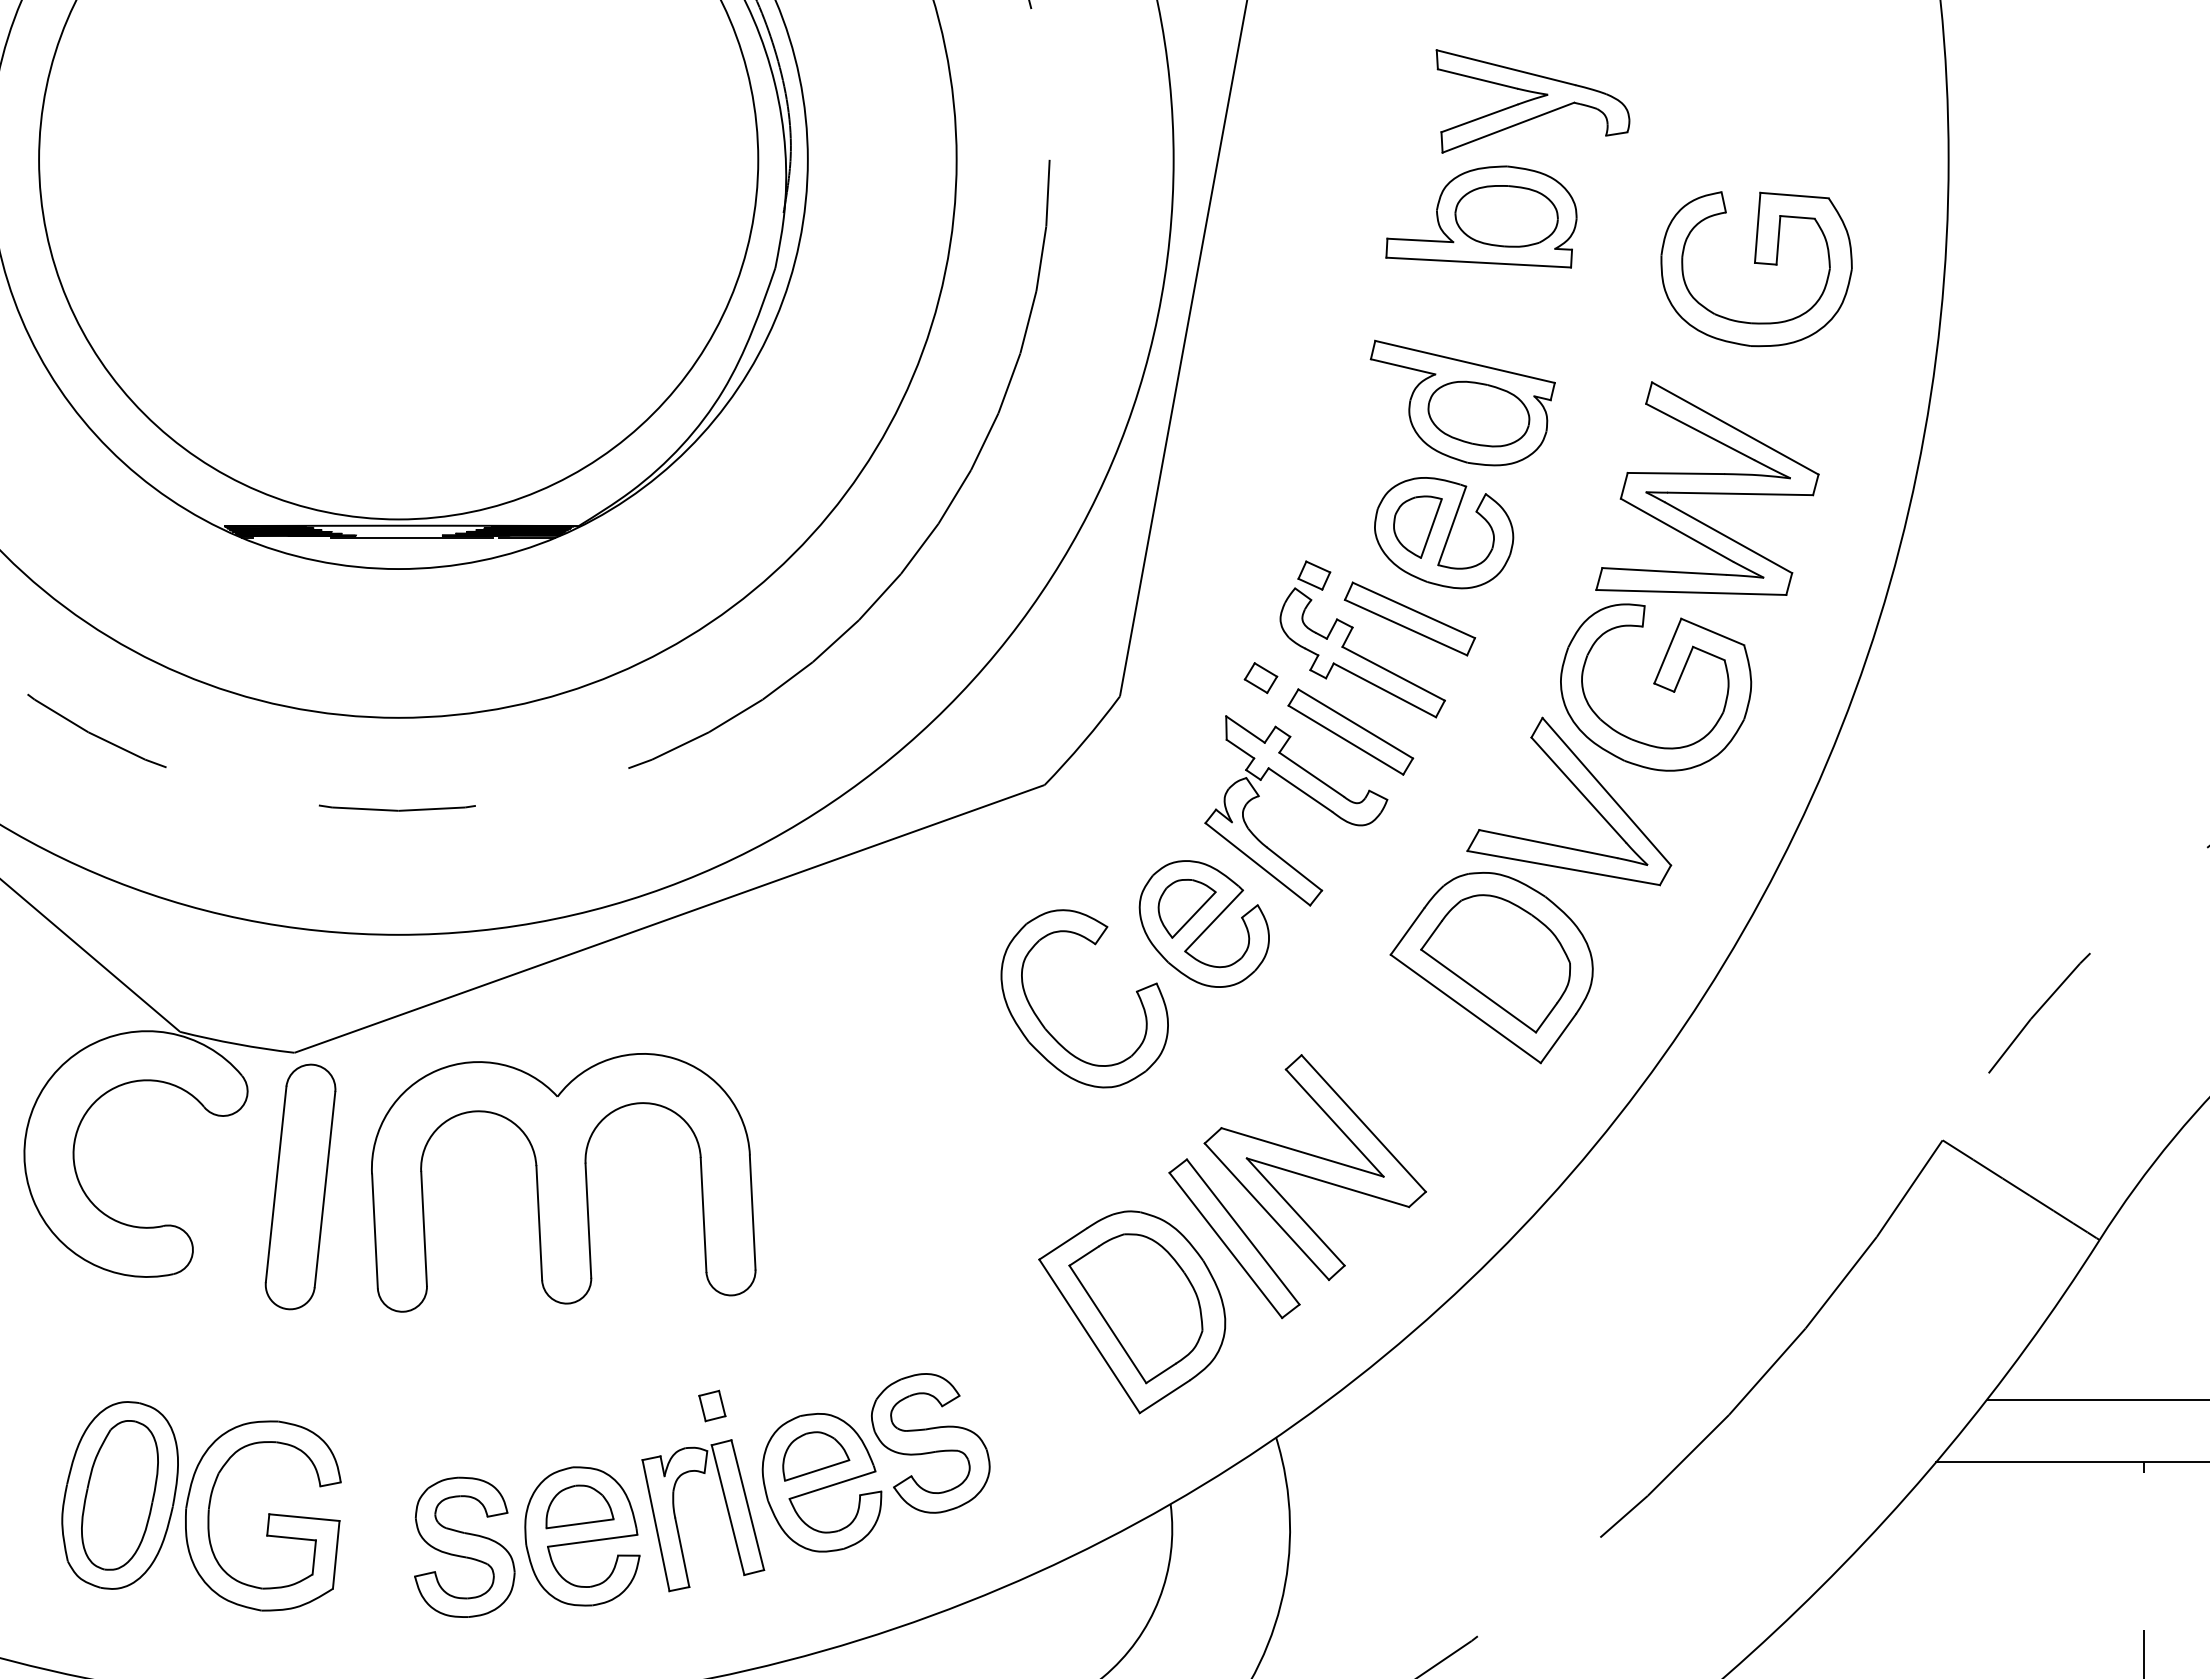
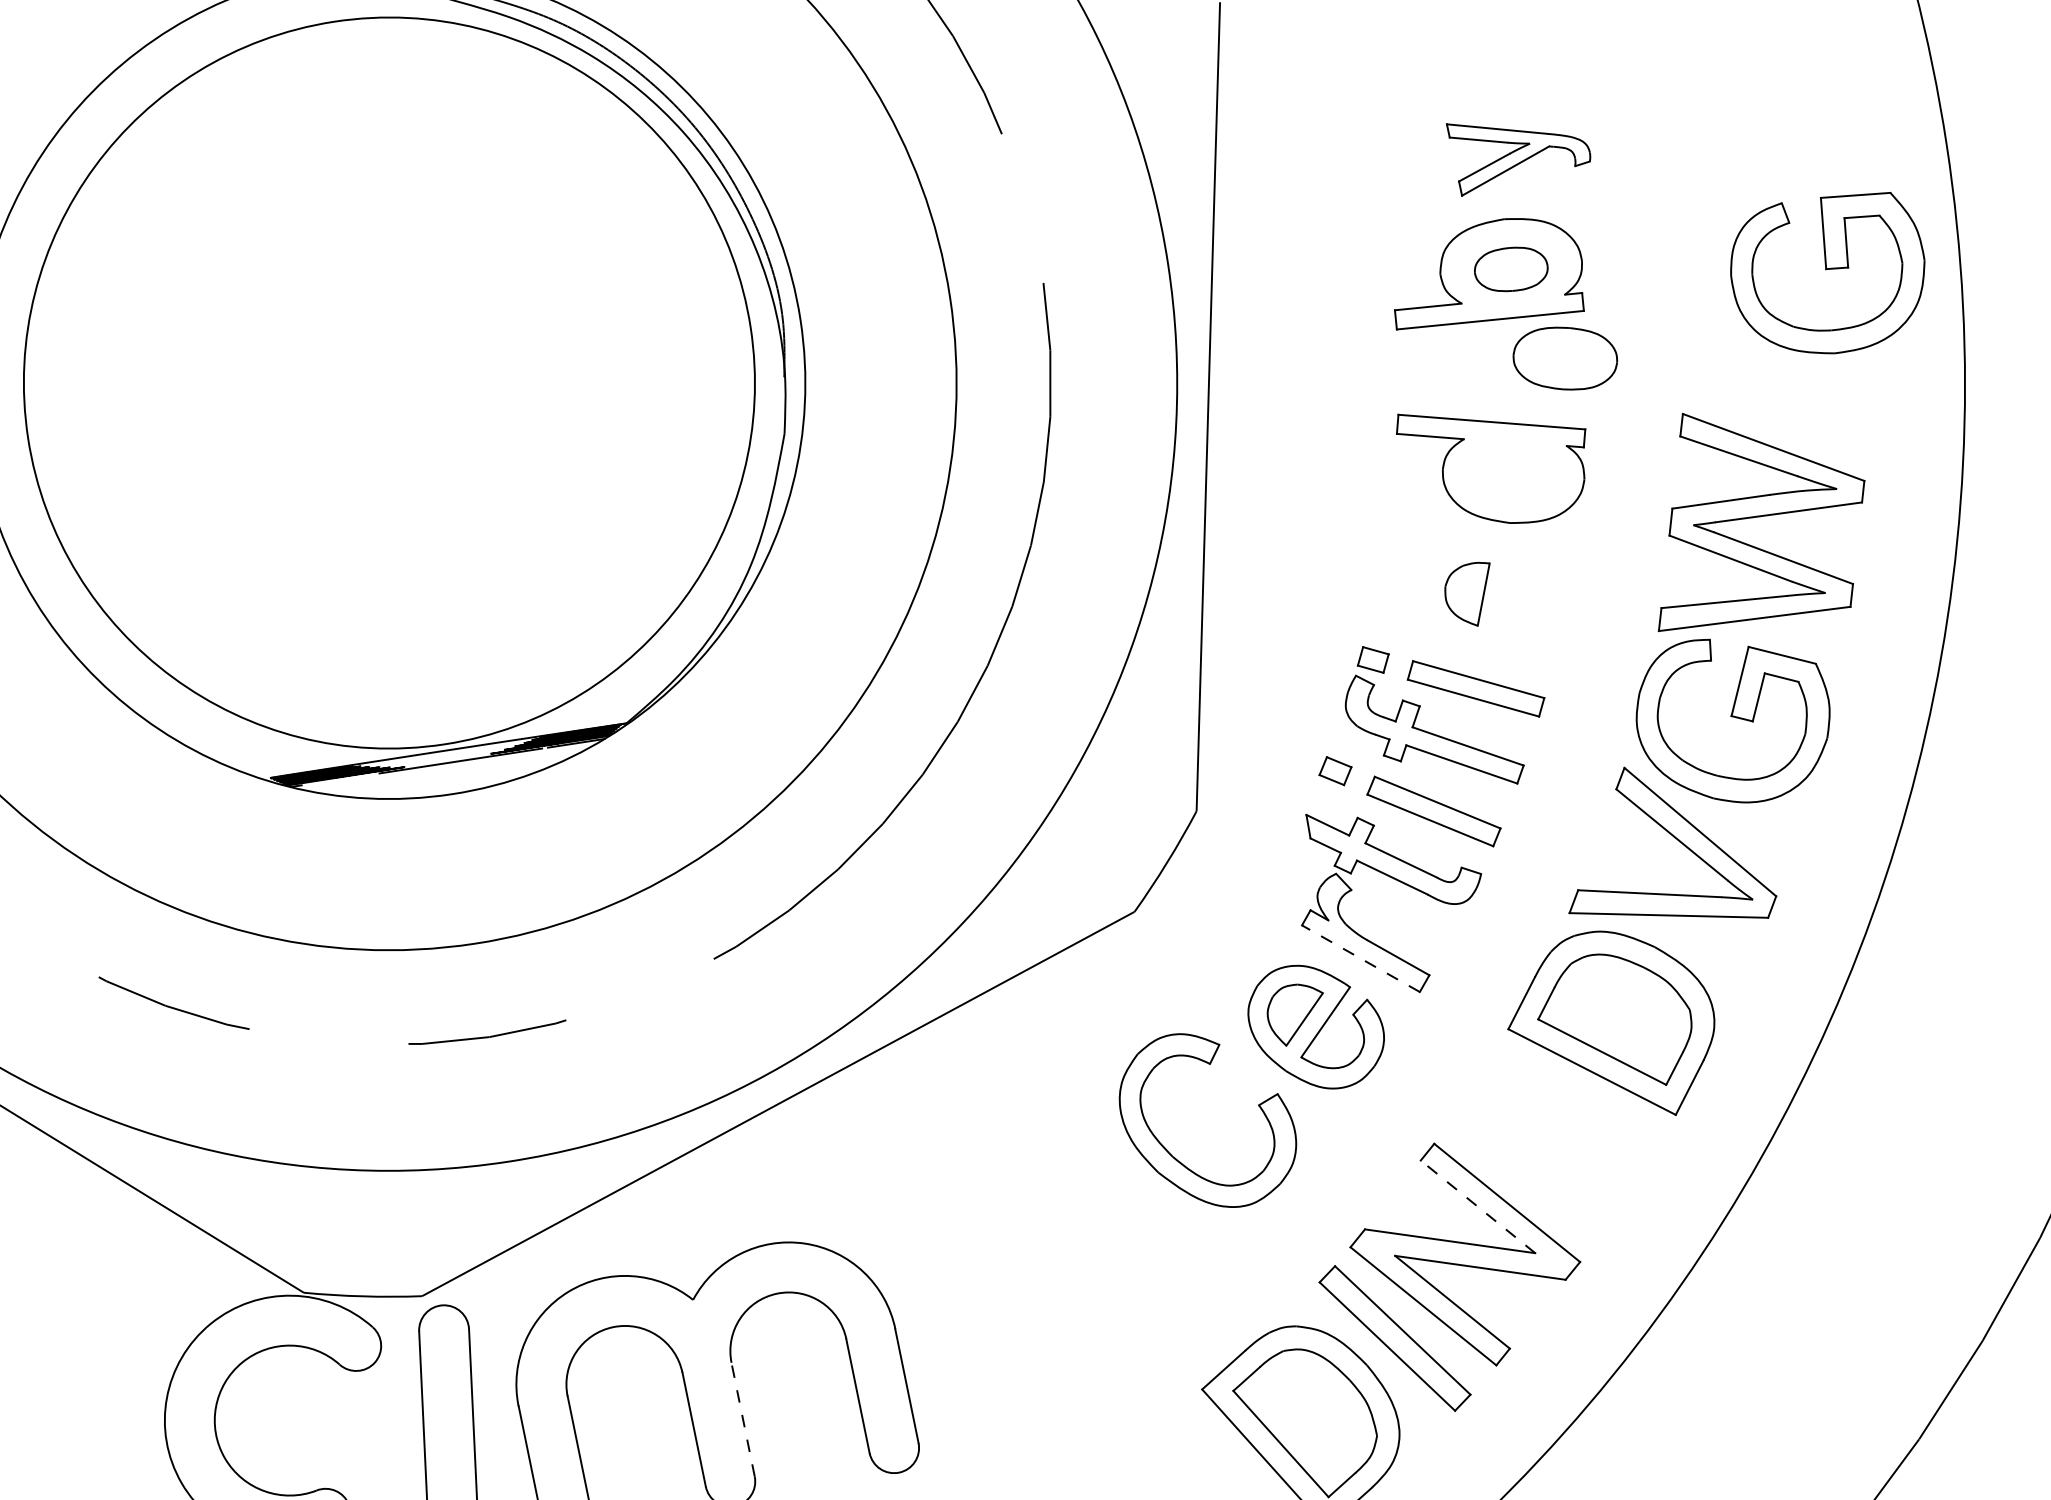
part: (1532, 101) -> (1519, 150), size x0.7
part: (1506, 216) -> (1511, 269), size x0.7
part: (1756, 269) -> (1828, 275), moved
part: (1478, 413) -> (1564, 358), moved
part: (1444, 533) -> (1497, 597), removed
line: (1257, 864) -> (1360, 958), solid -> dashed
line: (1334, 1122) -> (1477, 1206), solid -> dashed
line: (588, 1220) -> (743, 1419), solid -> dashed

